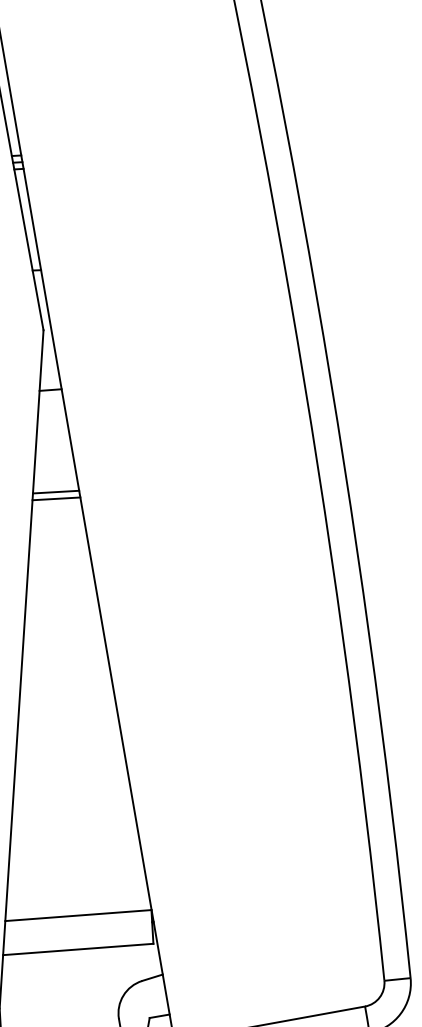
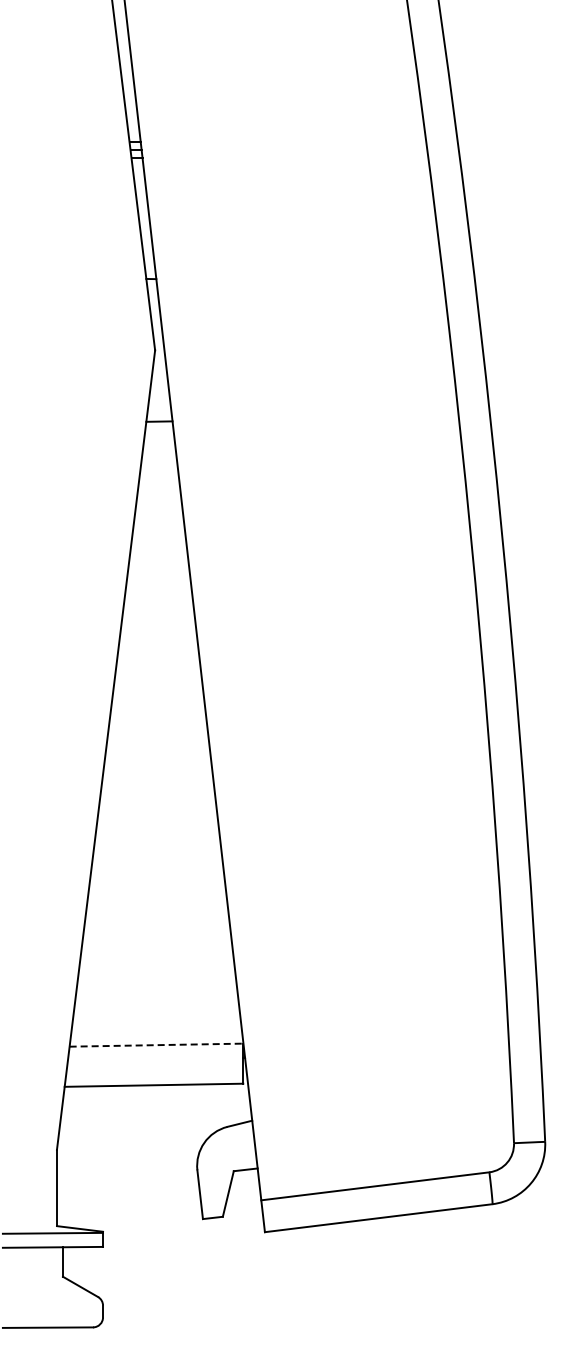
line: (55, 491) -> (158, 542), removed
line: (56, 498) -> (158, 550), removed
line: (78, 915) -> (156, 1045), solid -> dashed

